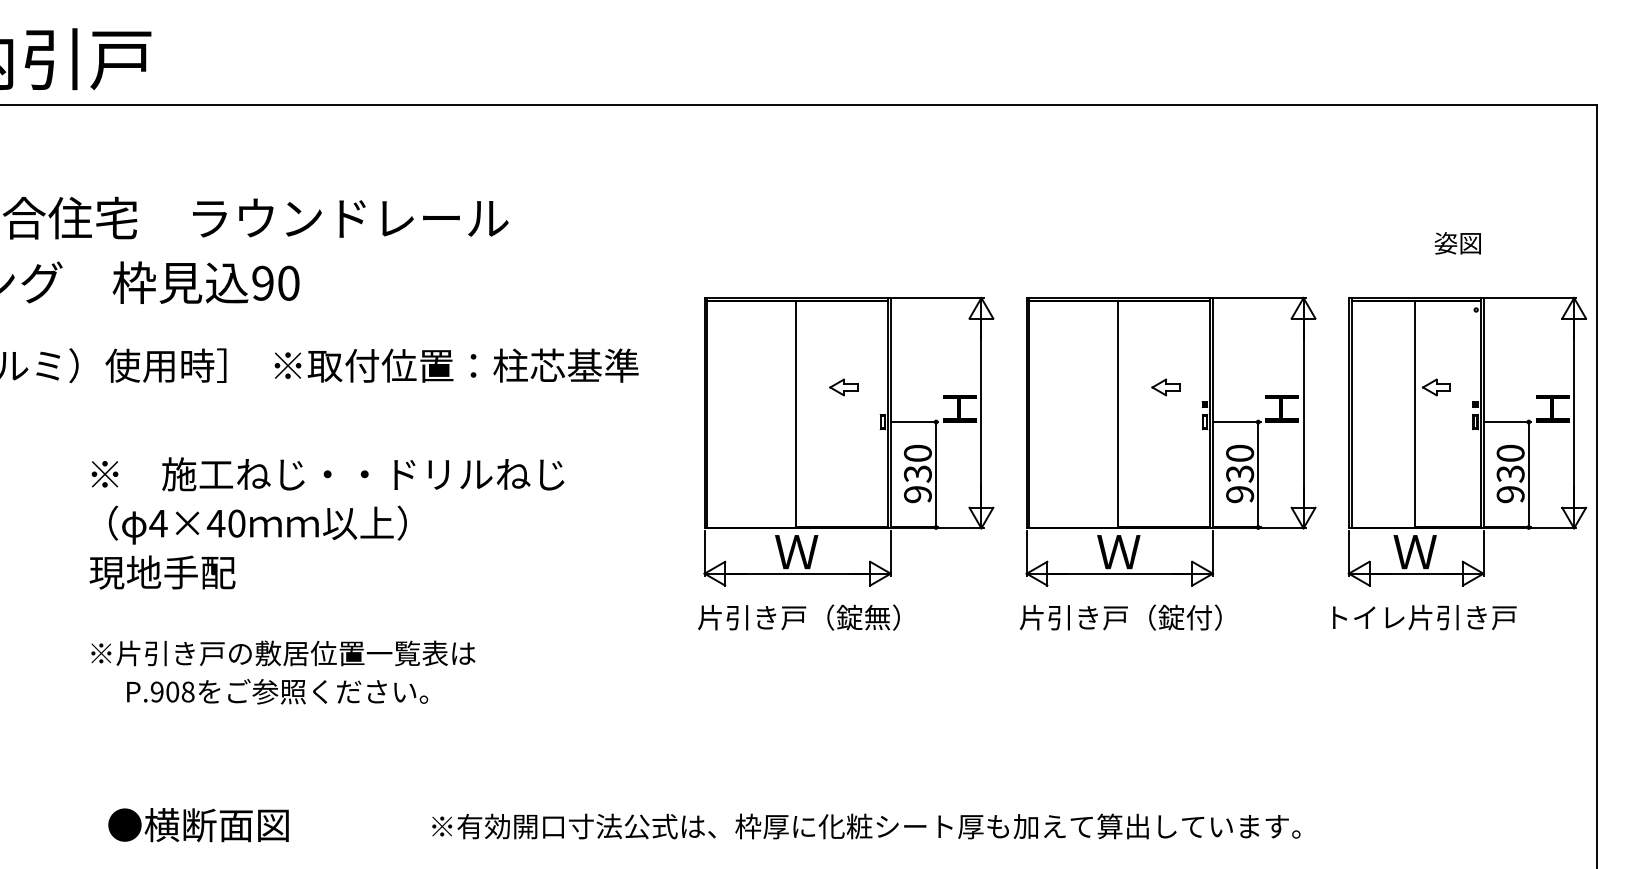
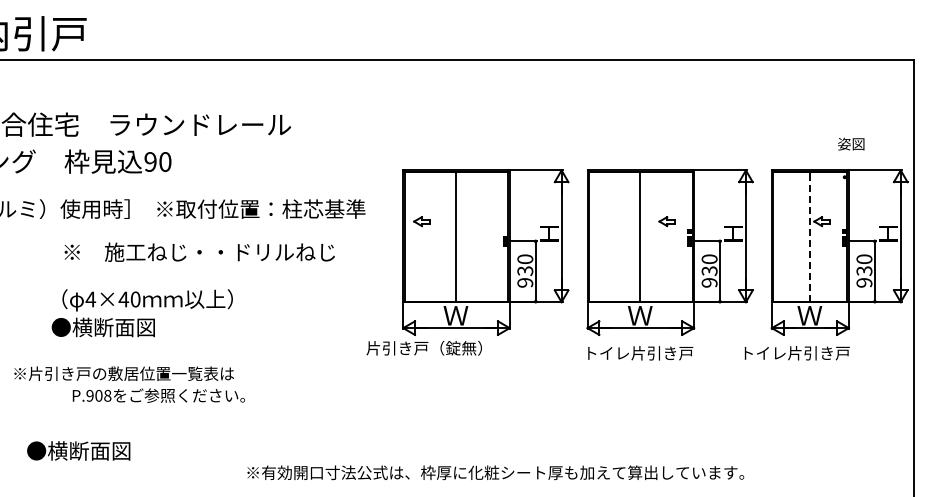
text: (1458, 242) -> (851, 143), moved
part: (843, 387) -> (421, 221), moved
line: (1414, 417) -> (809, 238), solid -> dashed
text: (327, 472) -> (199, 251), moved
text: (178, 572) -> (102, 327), 現地手配 -> ●横断面図
text: (797, 618) -> (423, 348), moved
text: (1120, 618) -> (641, 353), 片引き戸（錠付） -> トイレ片引き戸
text: (1423, 618) -> (796, 353), moved
text: (282, 652) -> (123, 373), moved
text: (198, 824) -> (78, 450), moved

